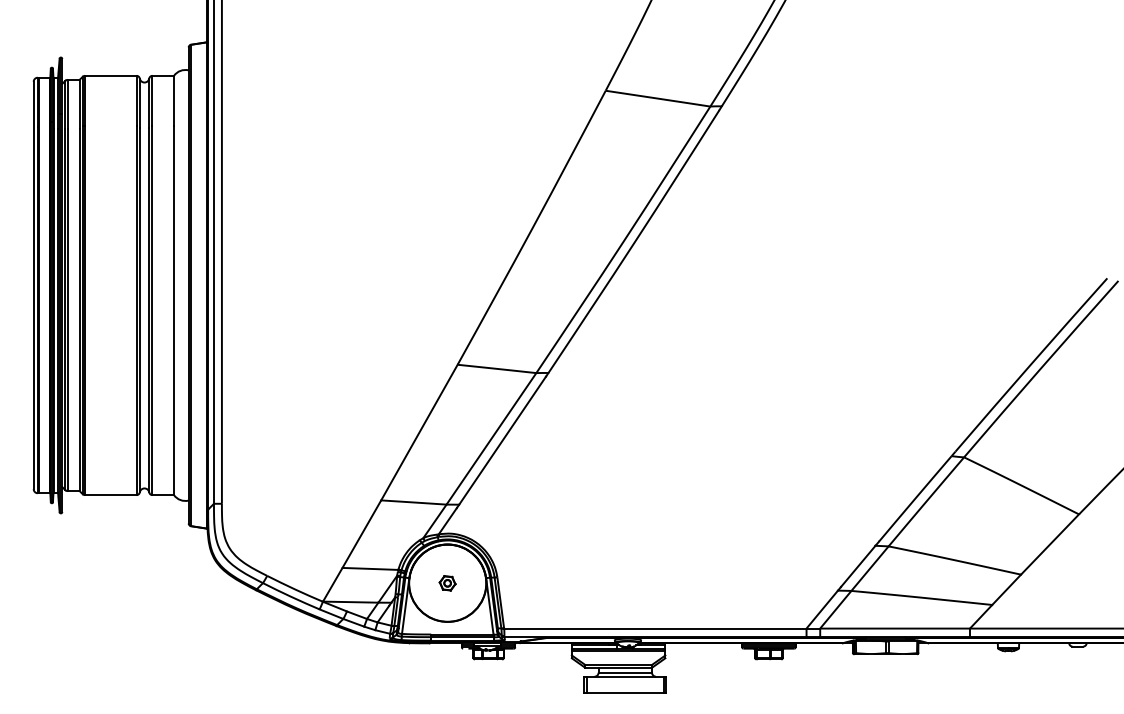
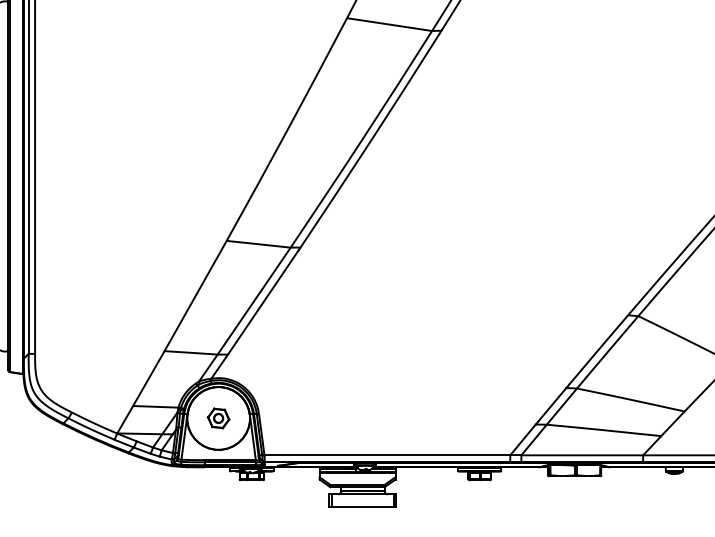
part: (447, 583) -> (218, 418), size x1.67

